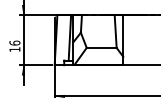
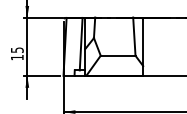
text: (14, 42) -> (16, 49), 16 -> 15

